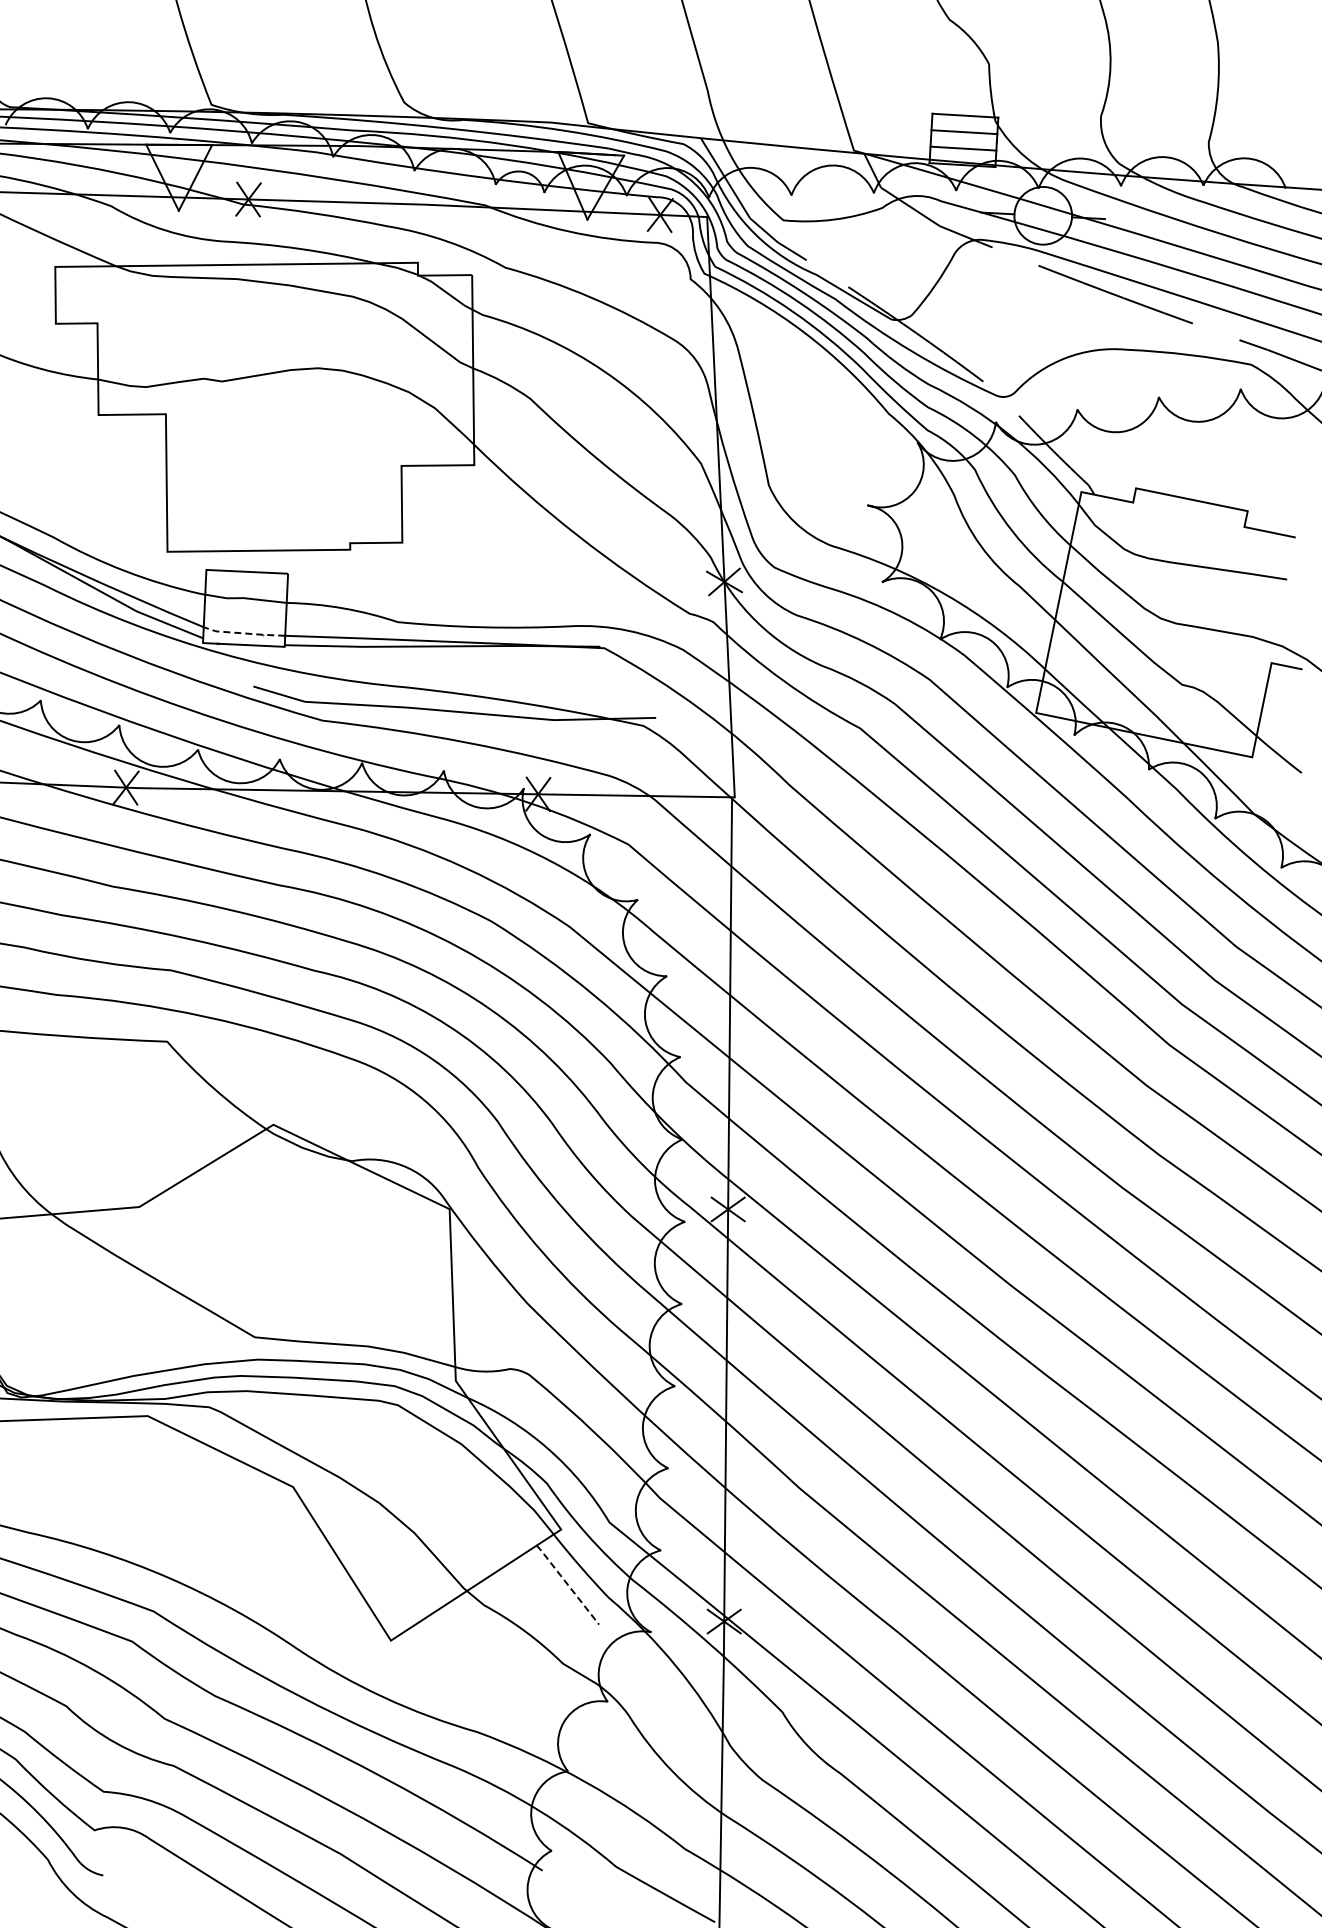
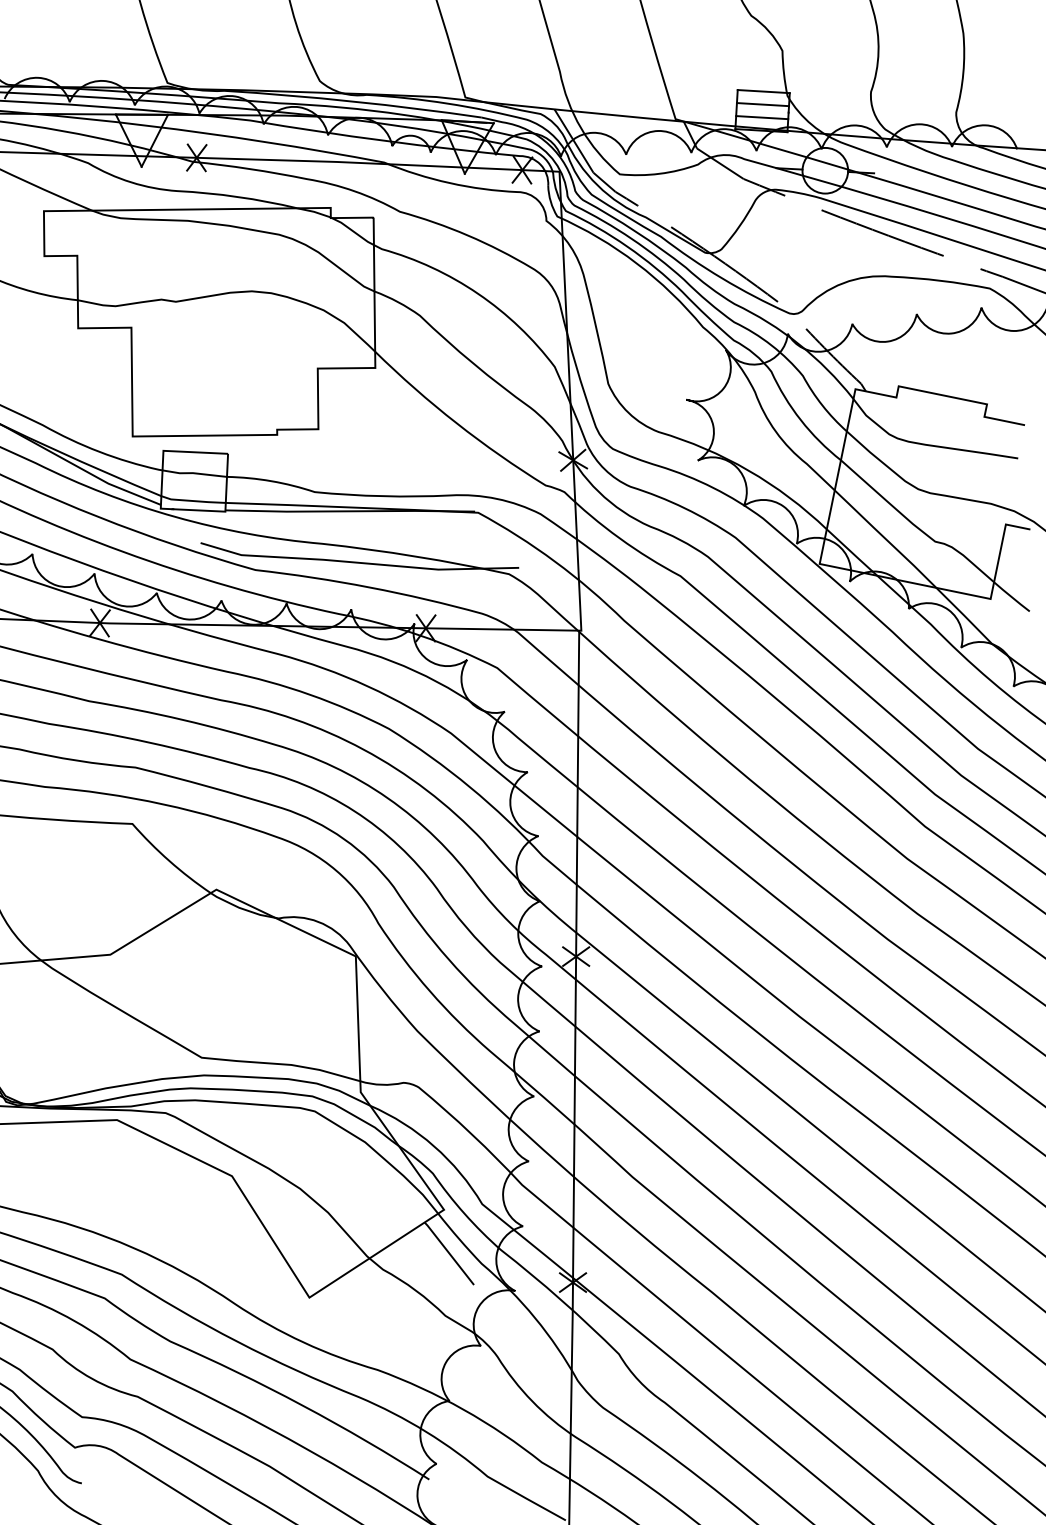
line: (244, 633) -> (193, 501), dashed -> solid
line: (567, 1584) -> (449, 1253), dashed -> solid

